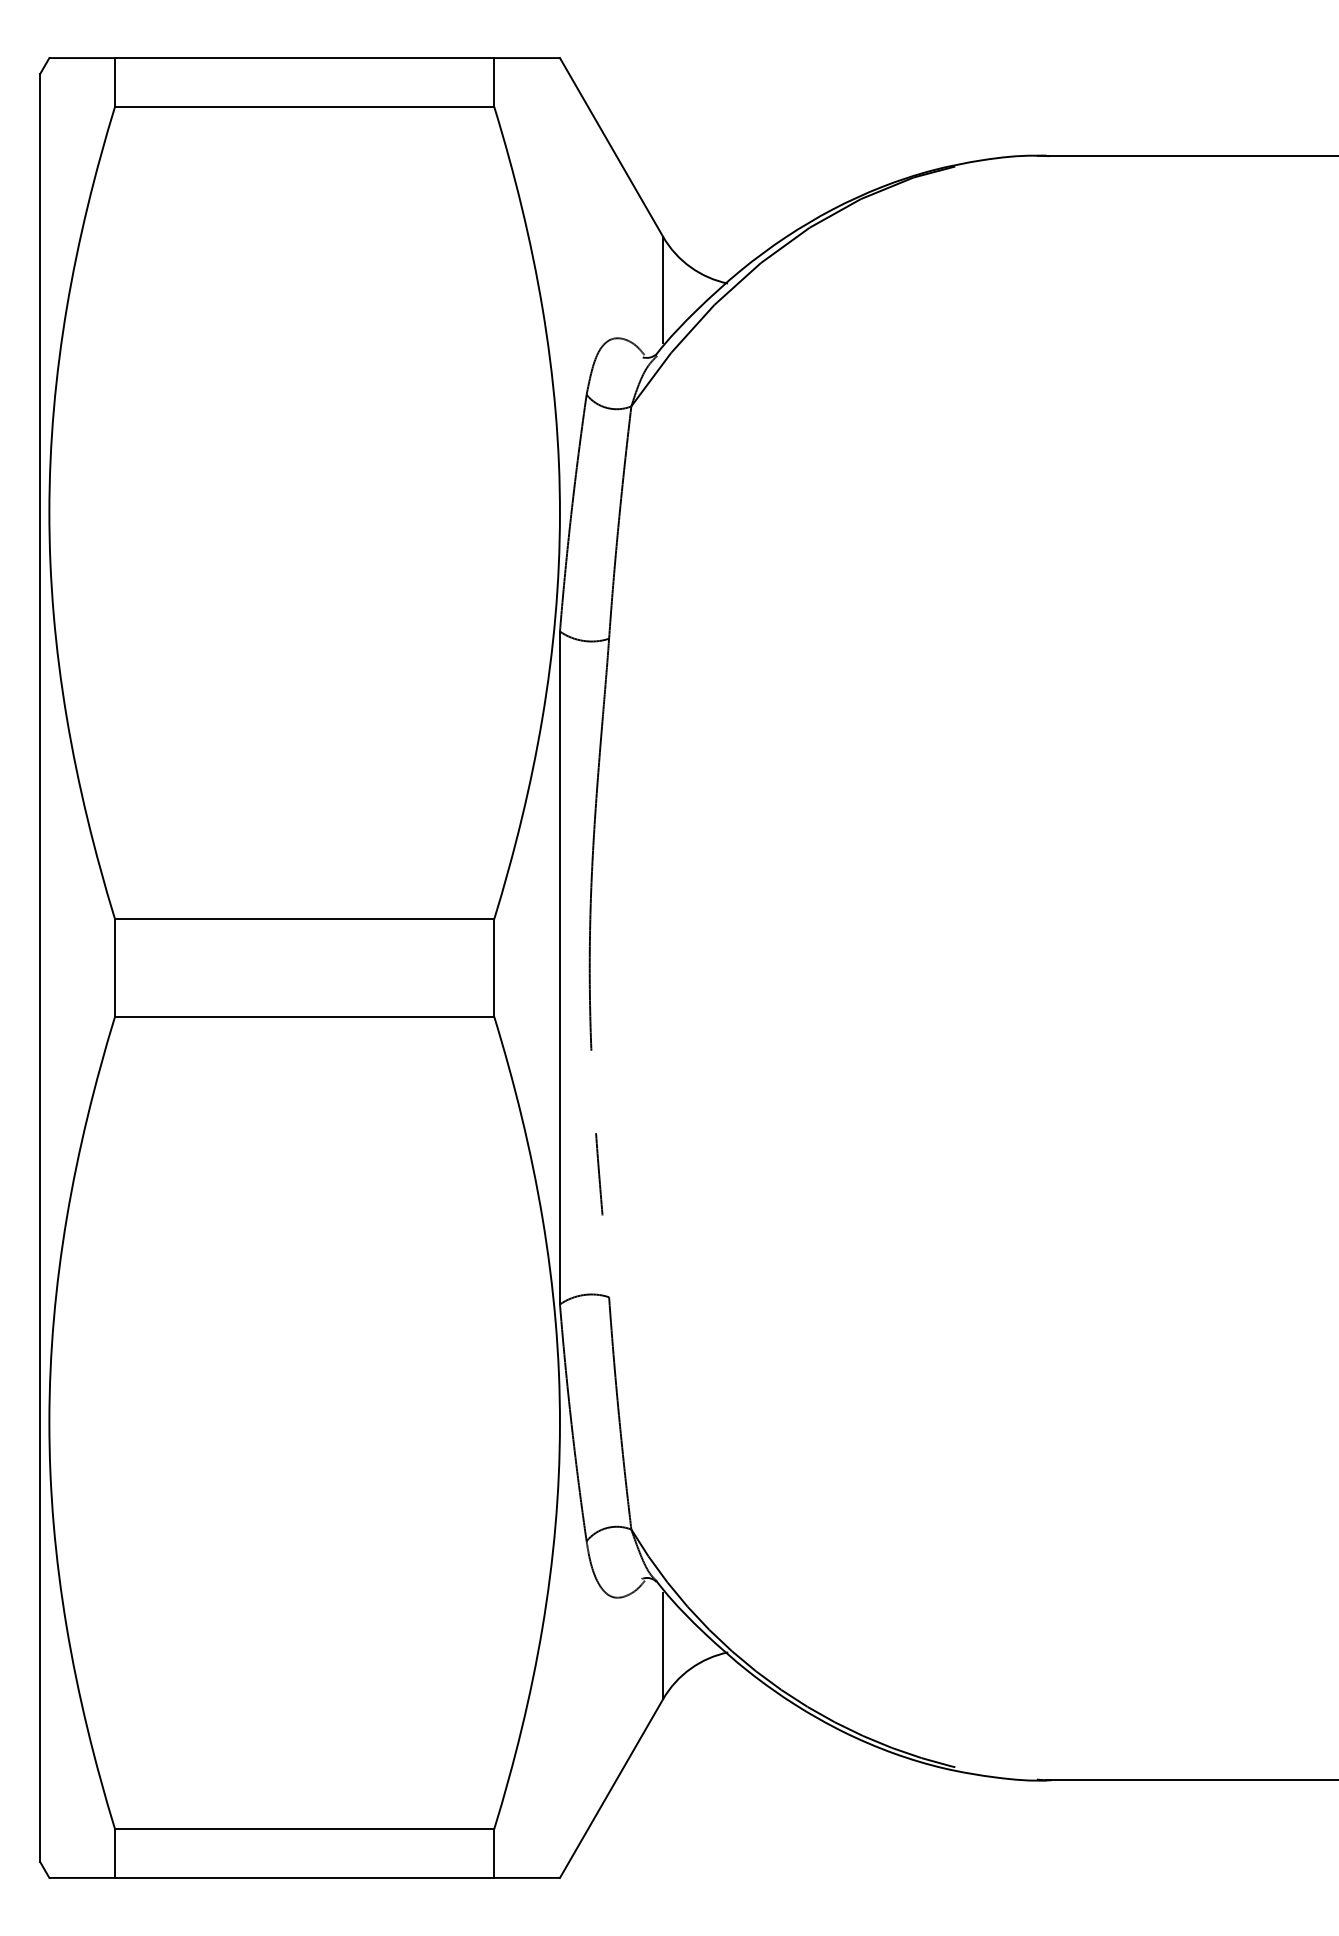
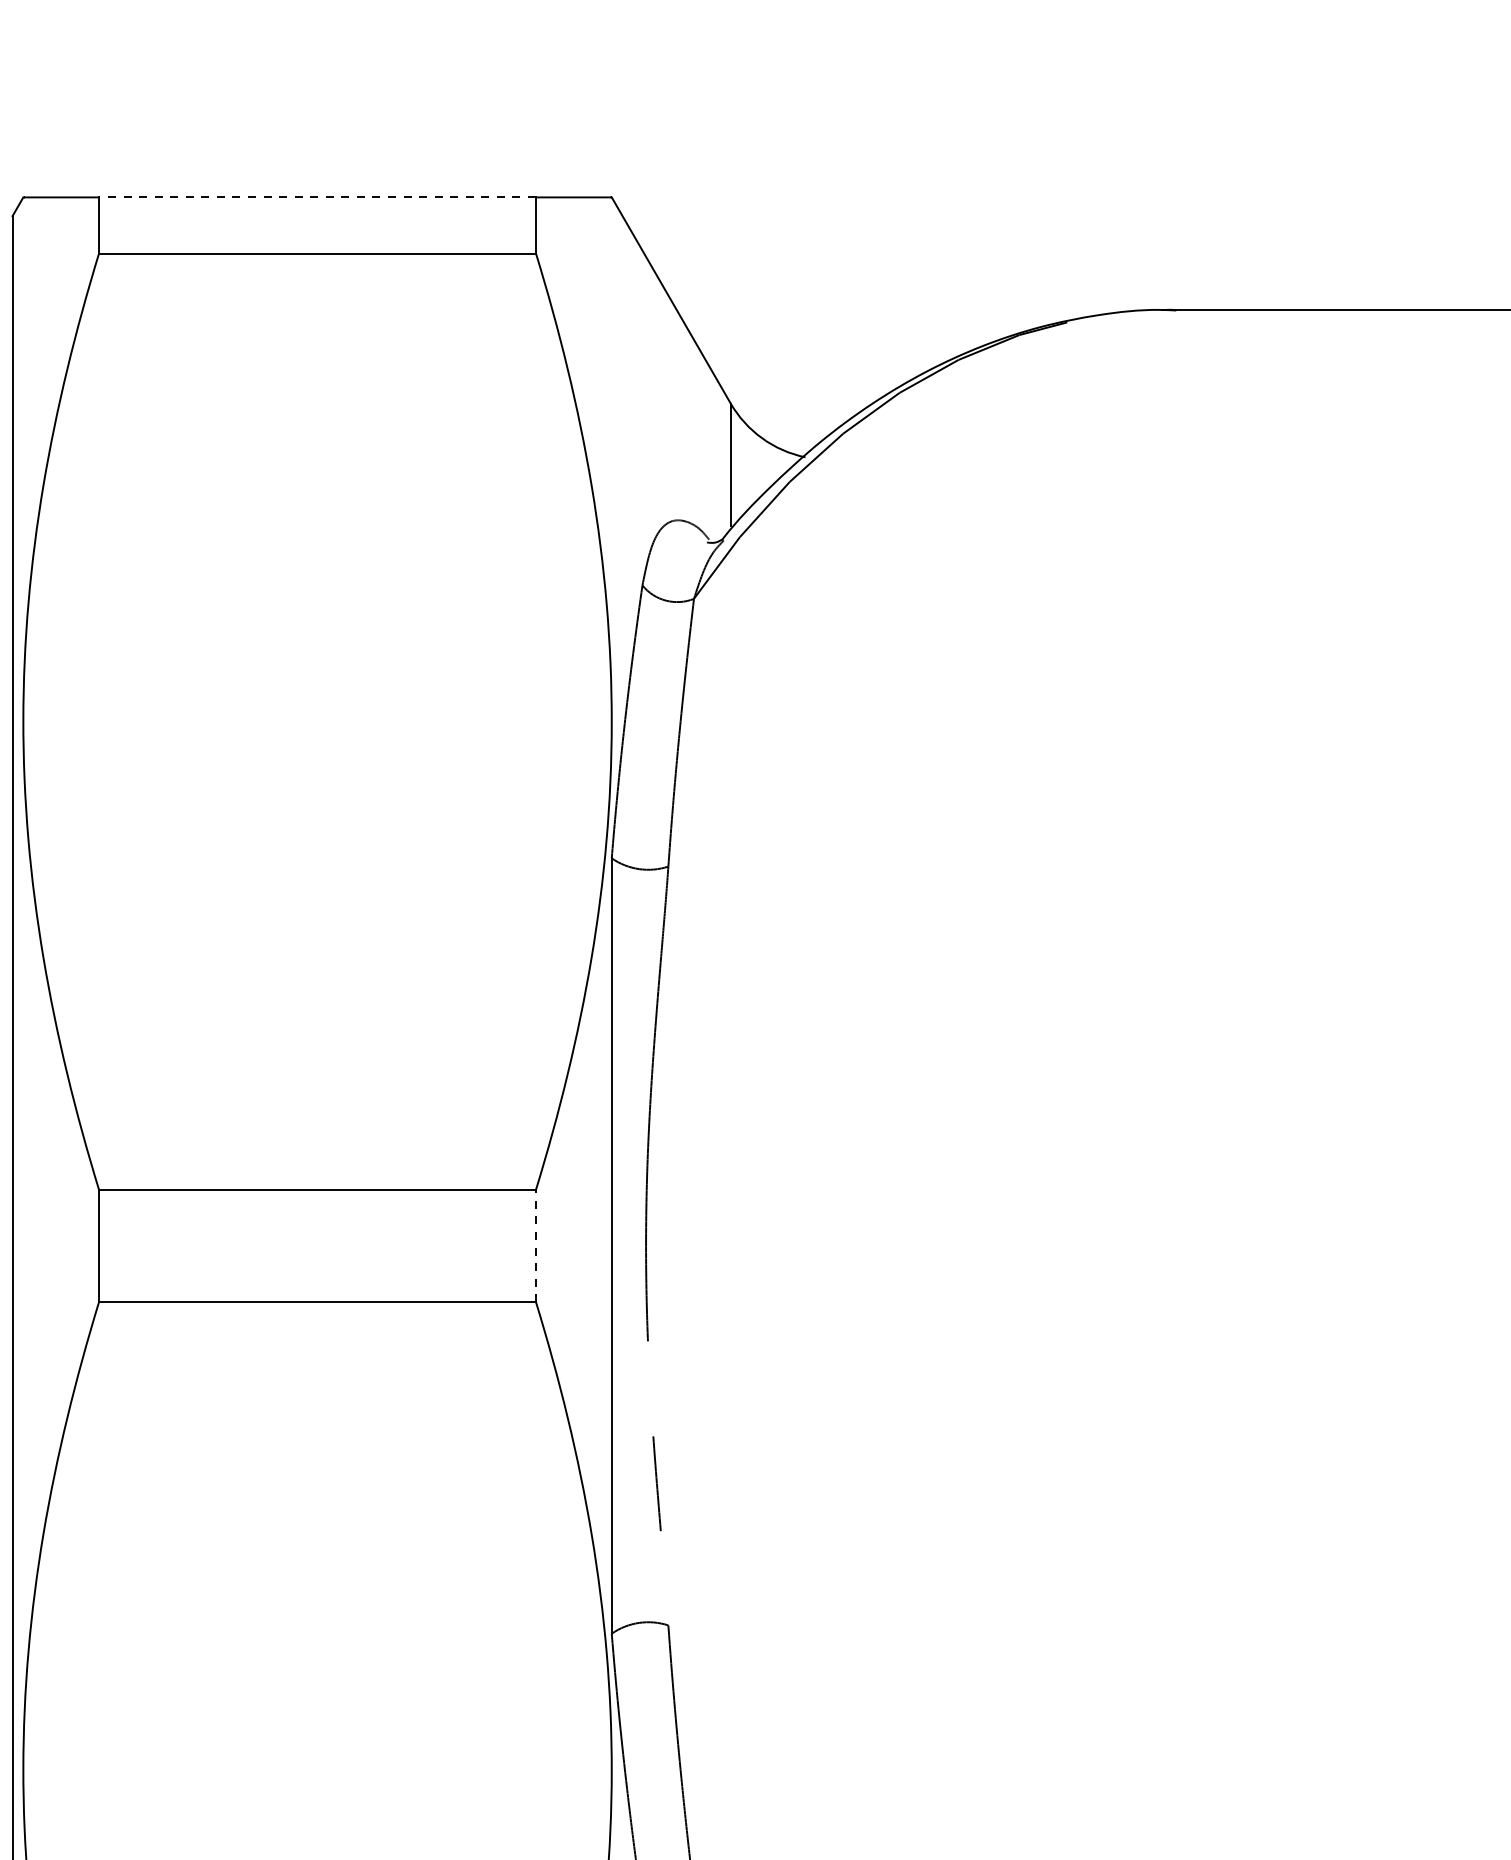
line: (304, 58) -> (317, 197), solid -> dashed
line: (494, 967) -> (536, 1245), solid -> dashed

